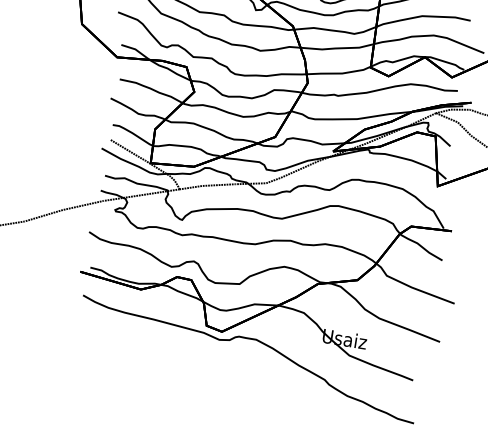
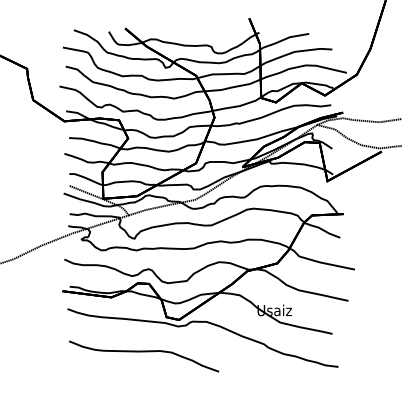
curve: (171, 365) -> (144, 352), added

